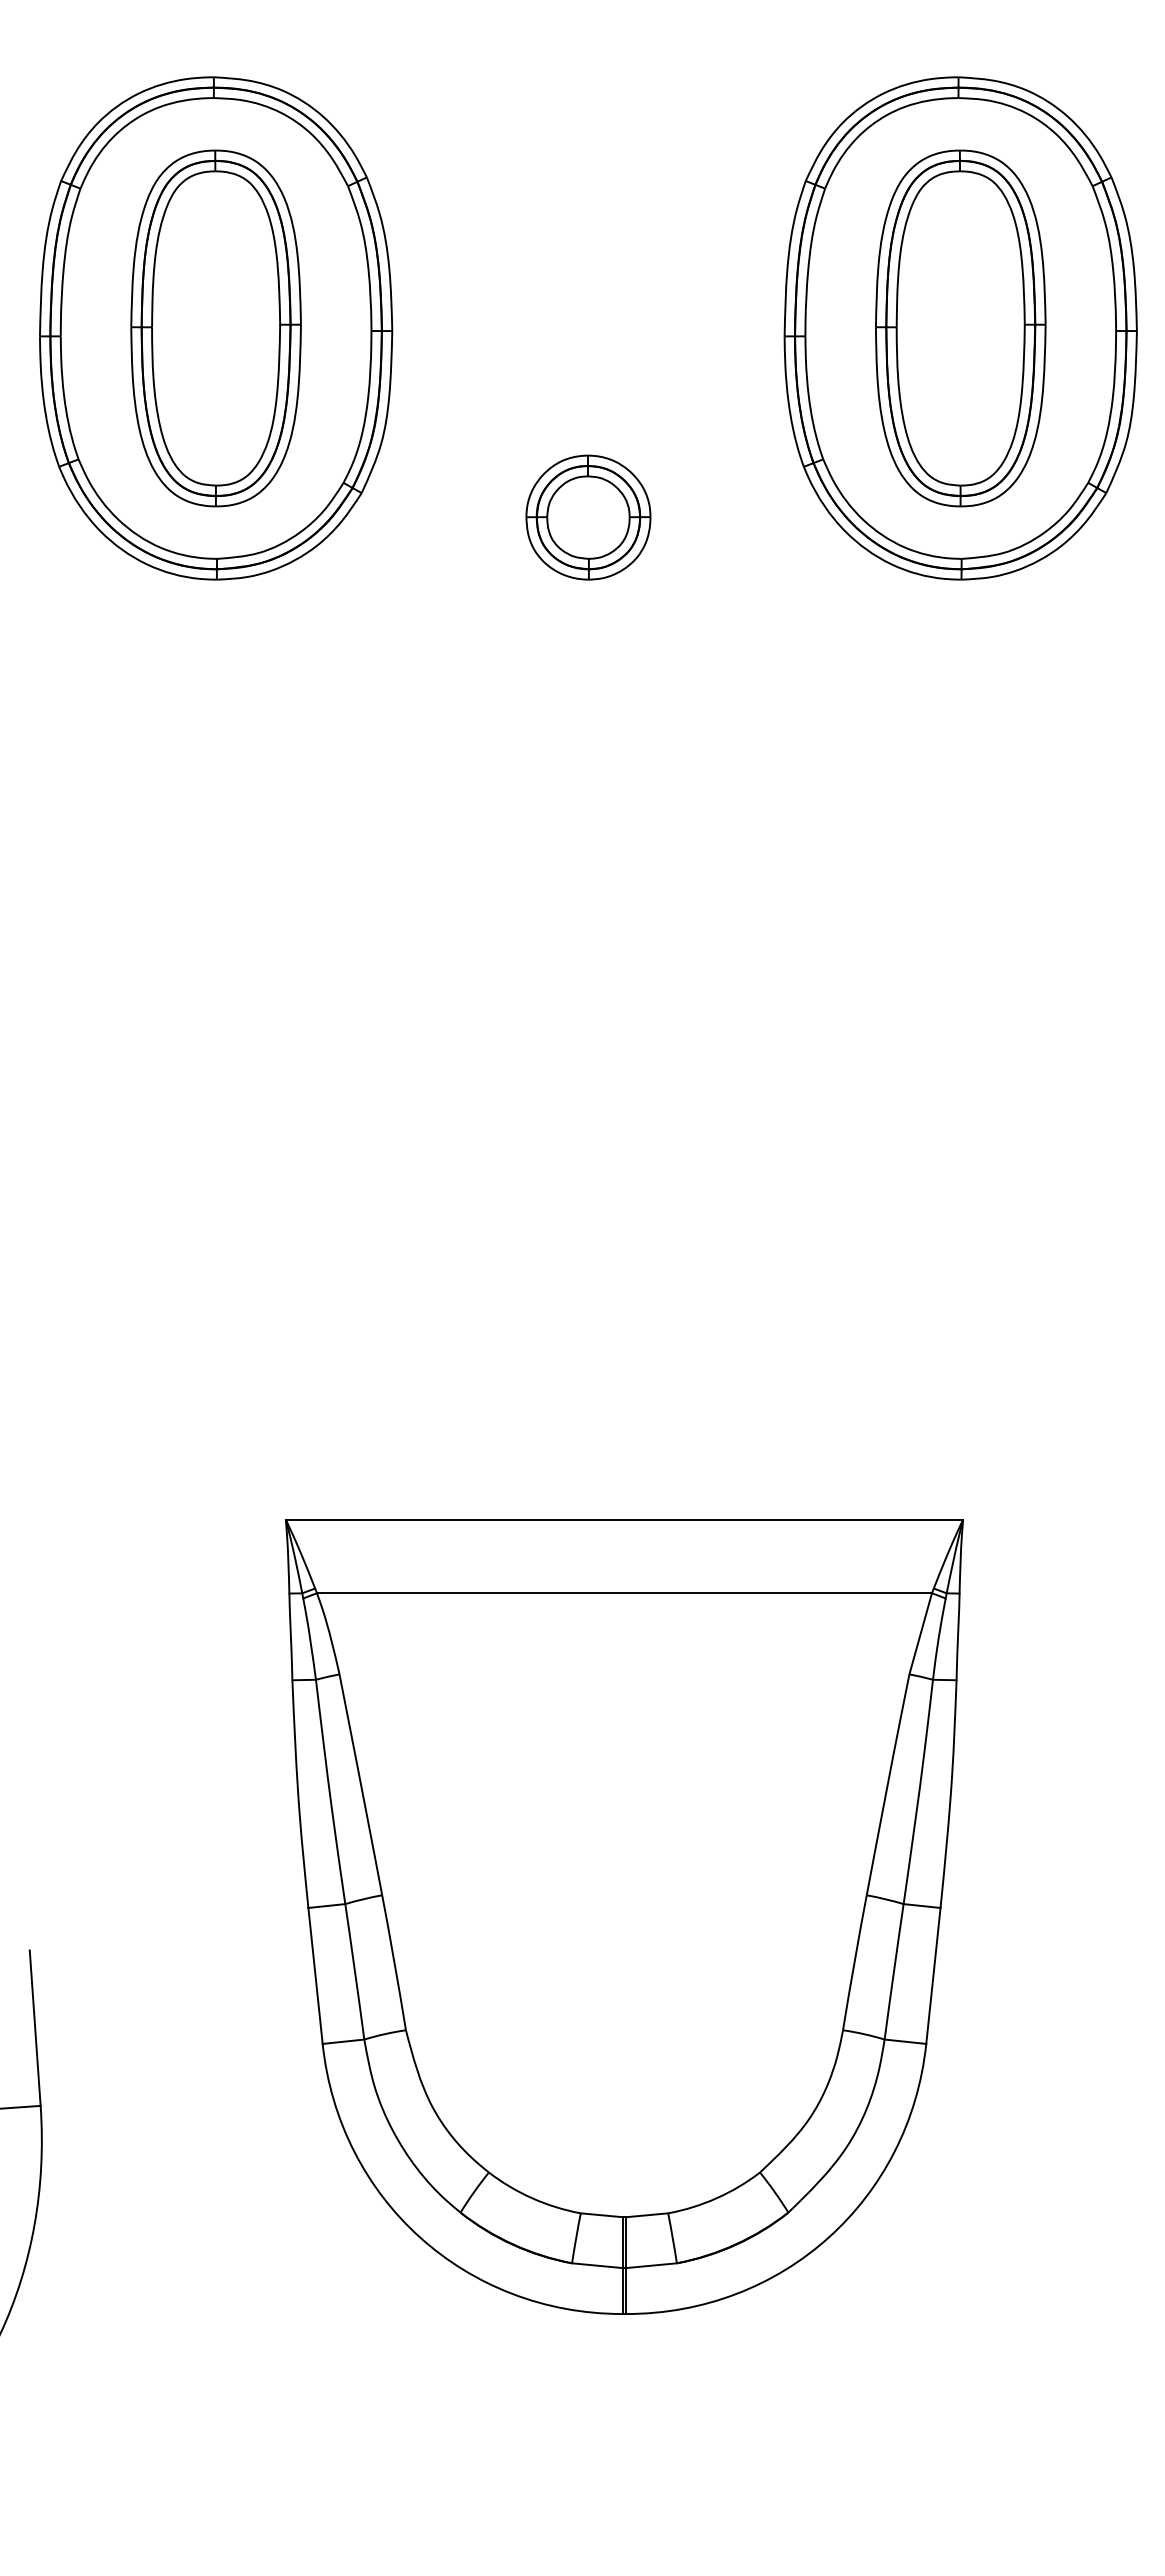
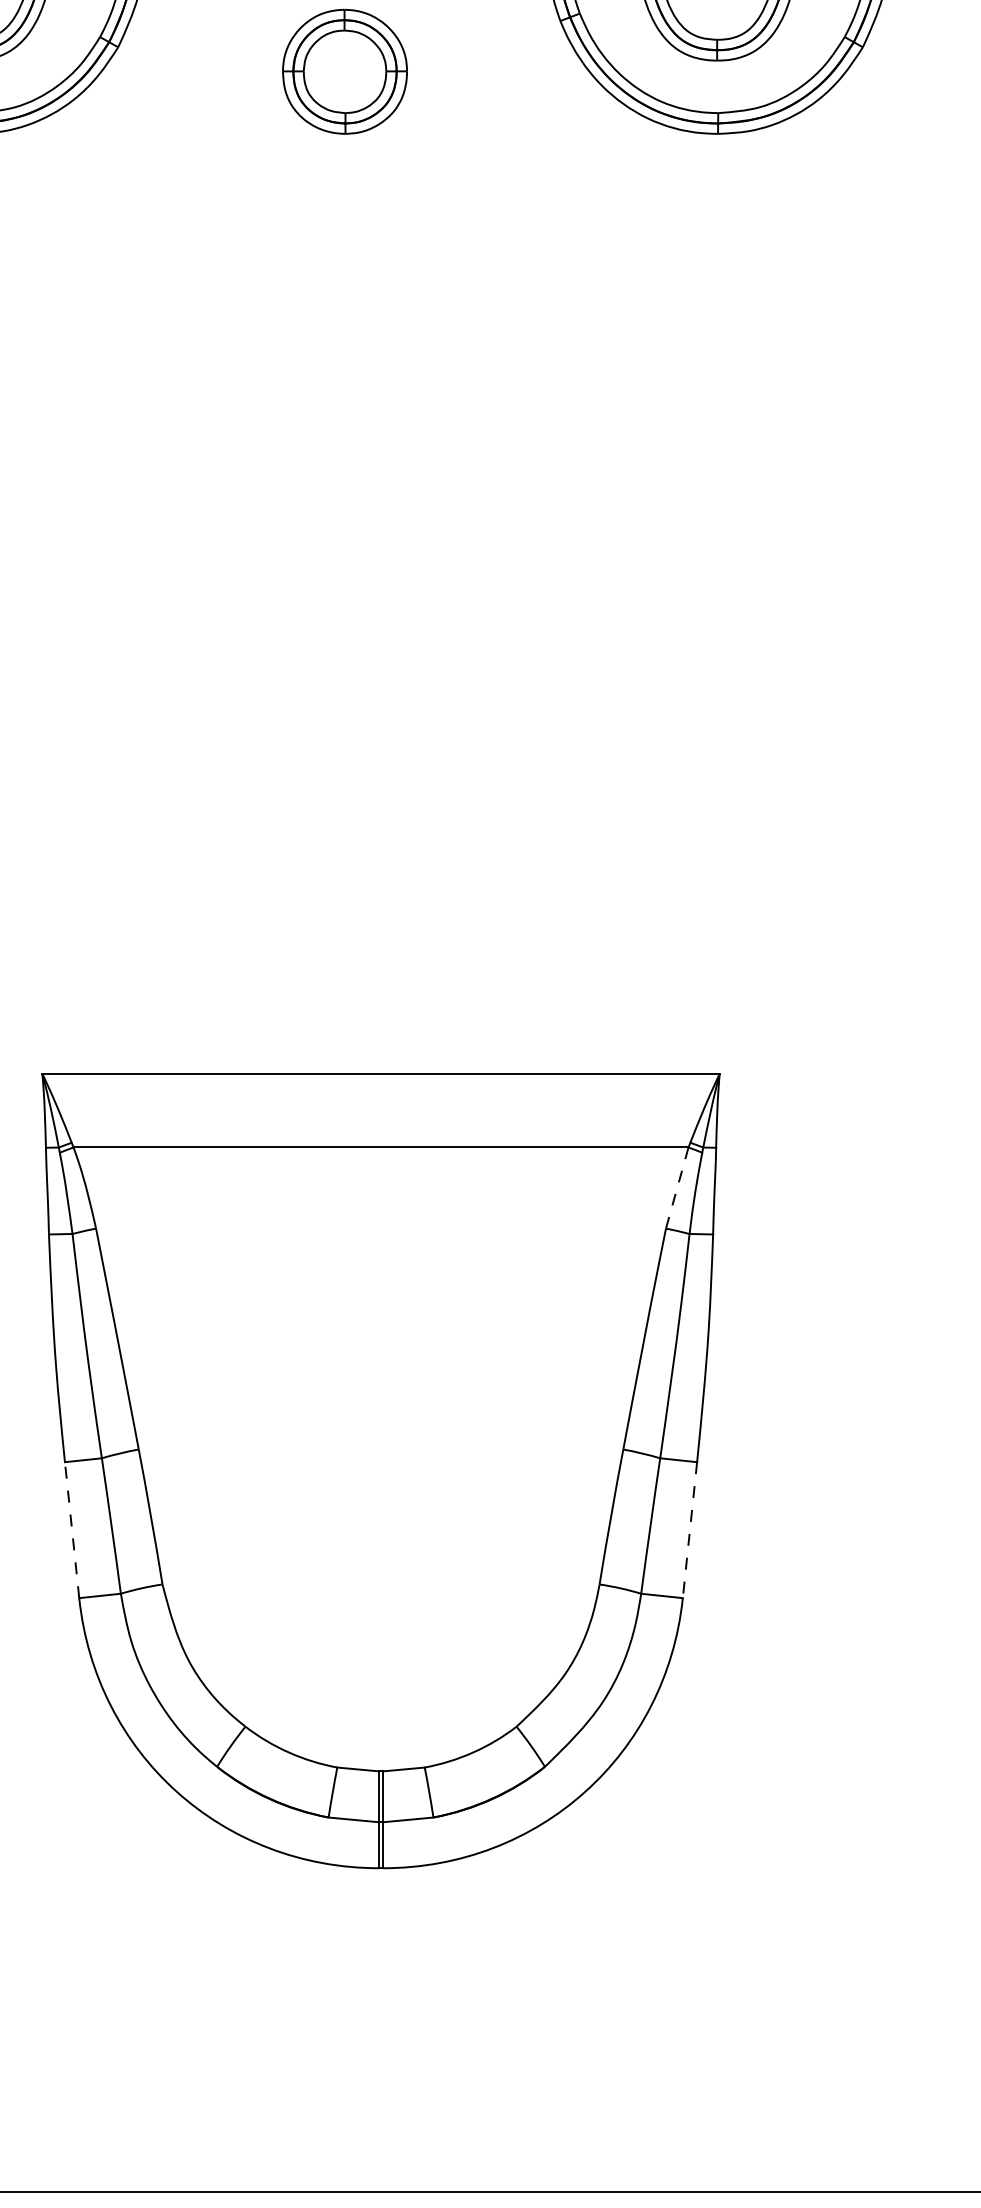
line: (920, 1633) -> (677, 1187), solid -> dashed
line: (315, 1975) -> (72, 1529), solid -> dashed
line: (933, 1976) -> (690, 1530), solid -> dashed

